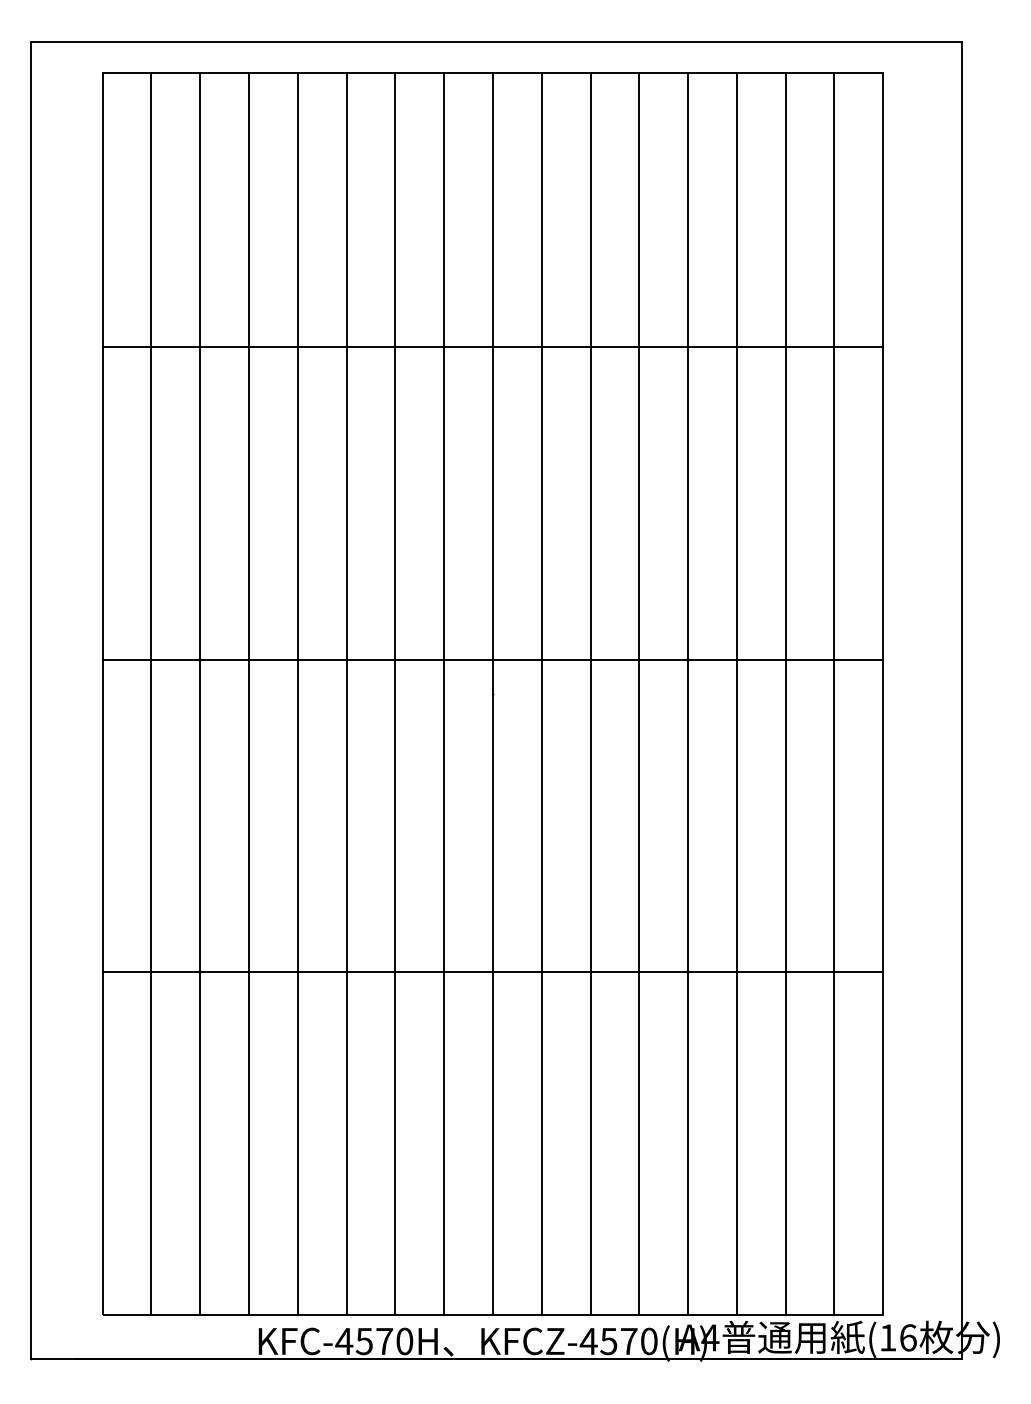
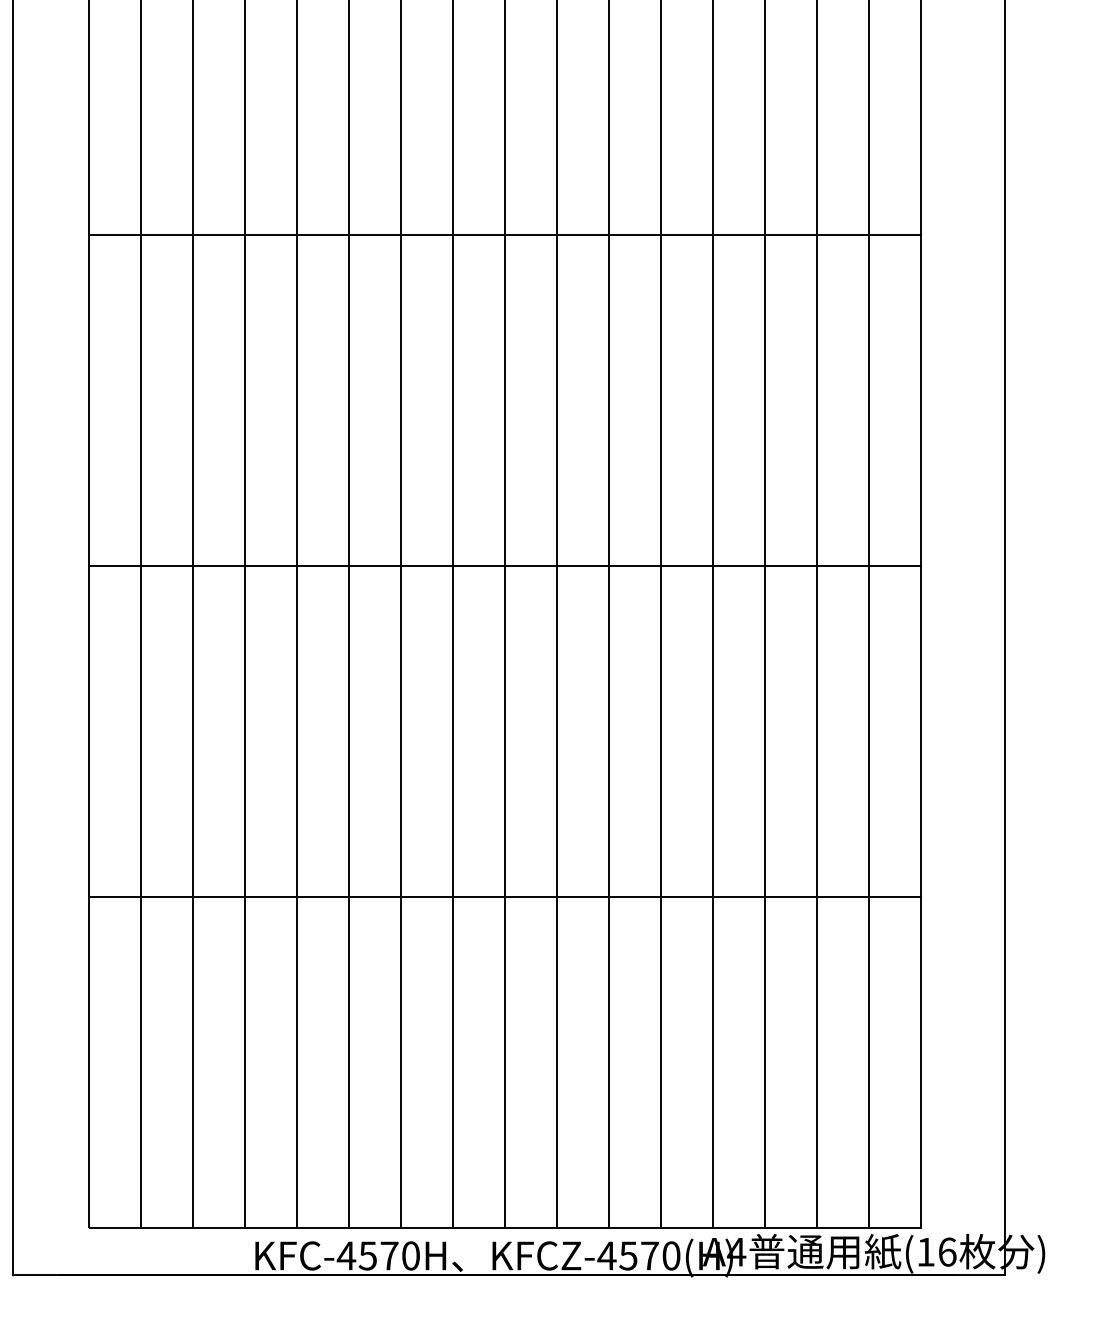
line: (492, 346) -> (504, 235), moved
line: (492, 660) -> (504, 566), moved
line: (492, 972) -> (504, 896), moved

